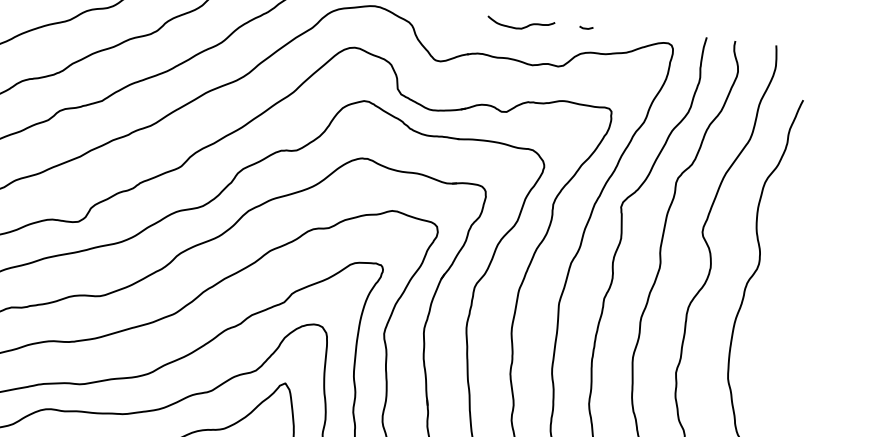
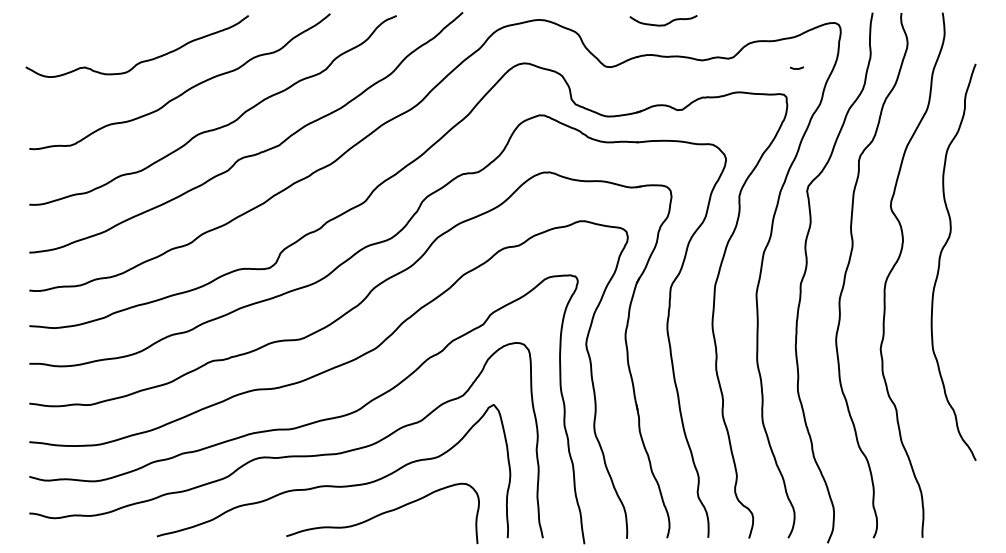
curve: (522, 26) -> (665, 23), moved
curve: (586, 28) -> (797, 68), moved

